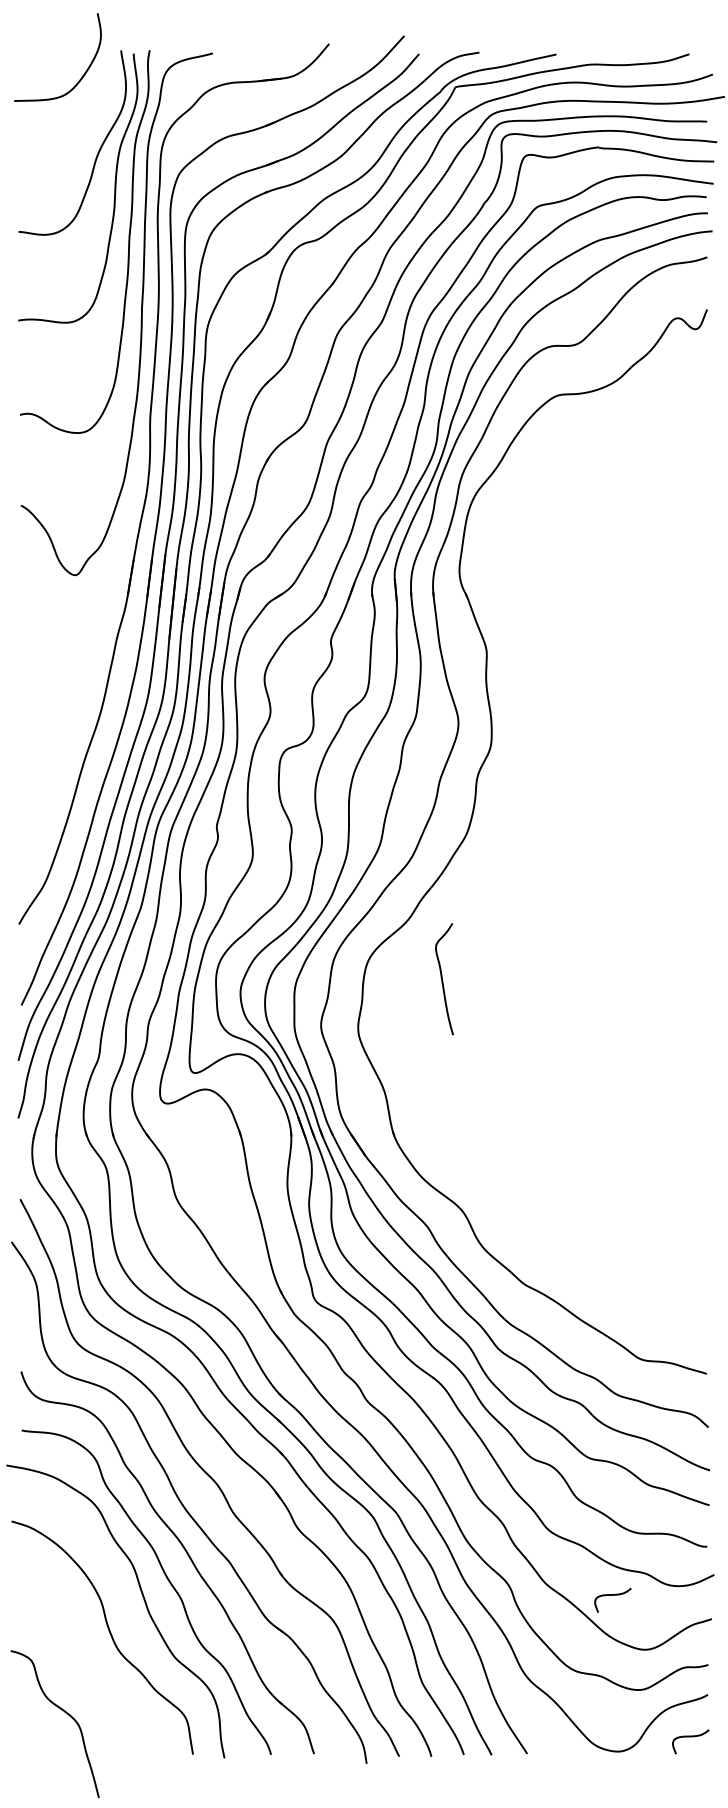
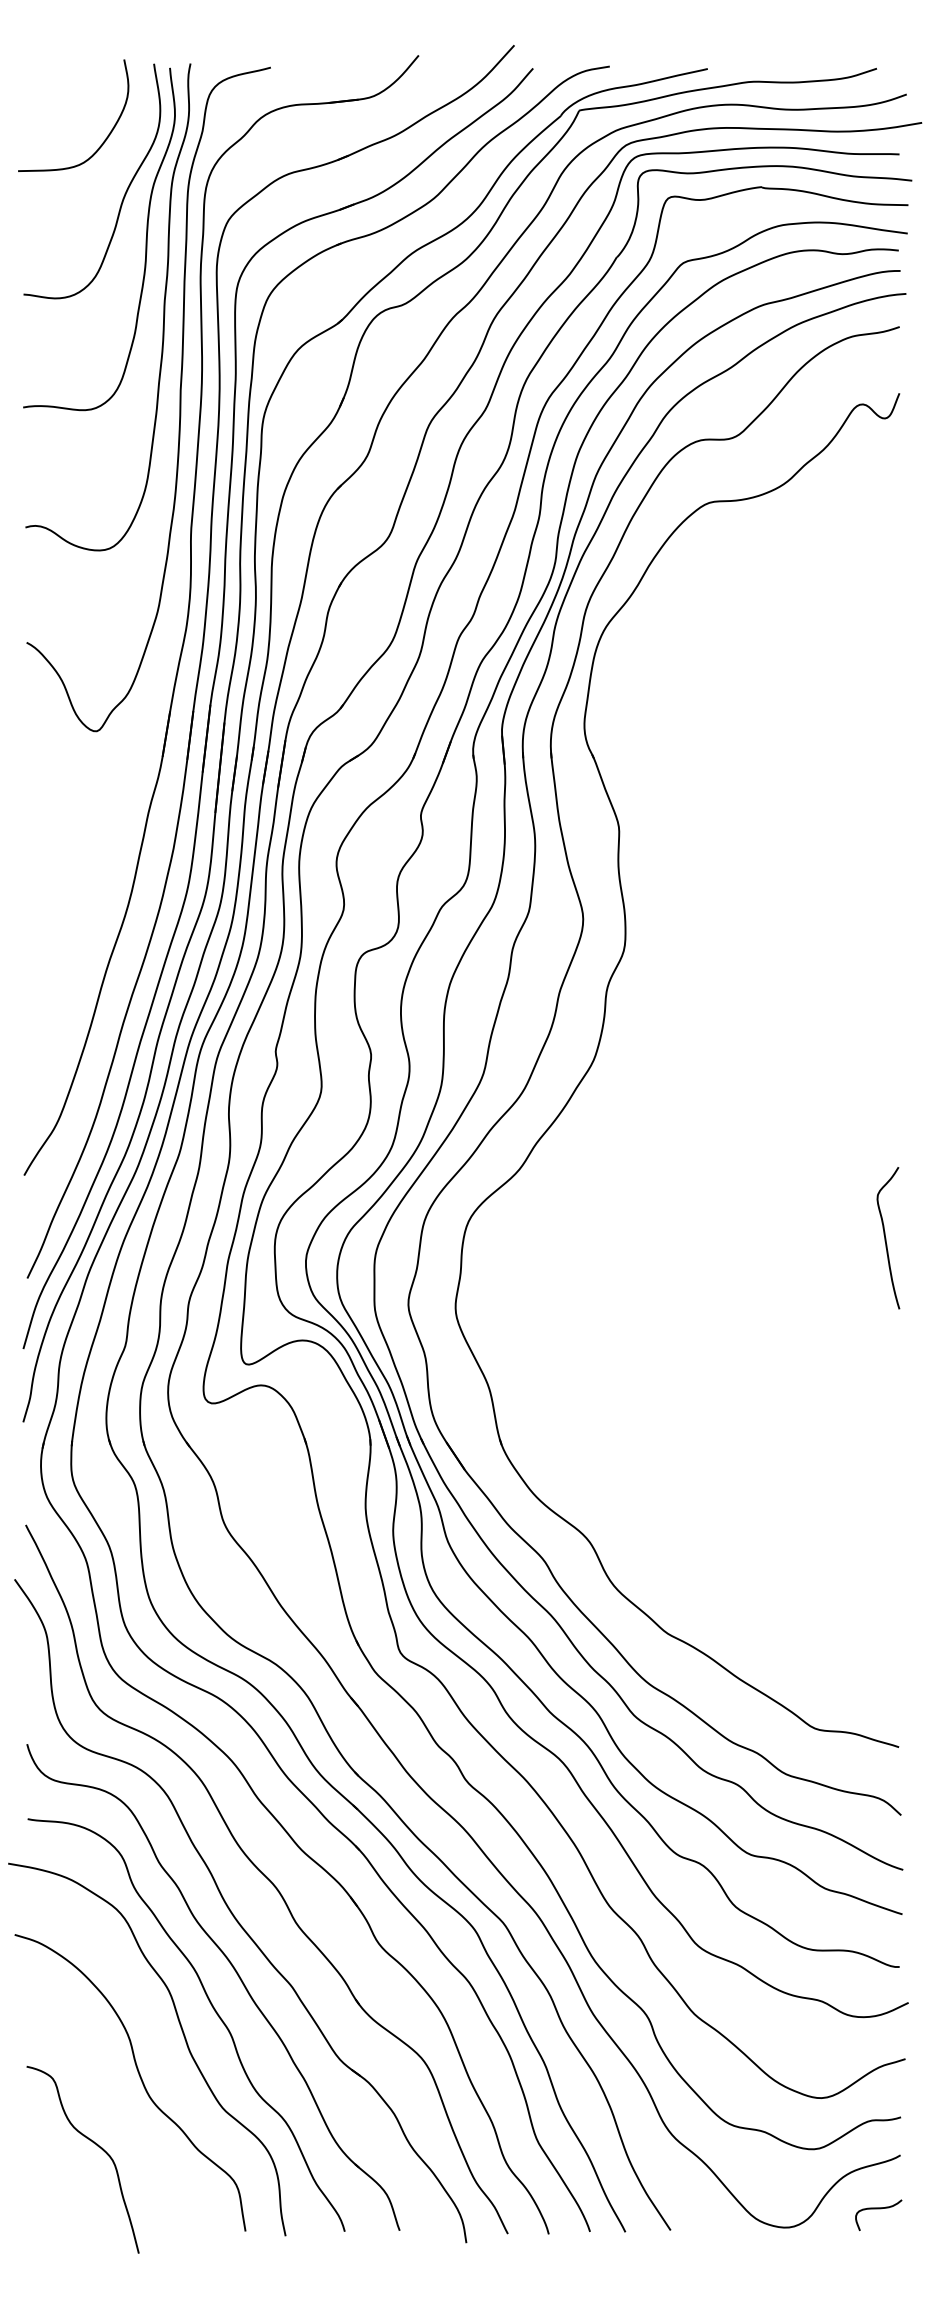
curve: (82, 75) -> (105, 138), moved
curve: (443, 979) -> (886, 1238), moved
curve: (612, 1595) -> (779, 2029), removed
curve: (63, 1711) -> (93, 2143), moved

